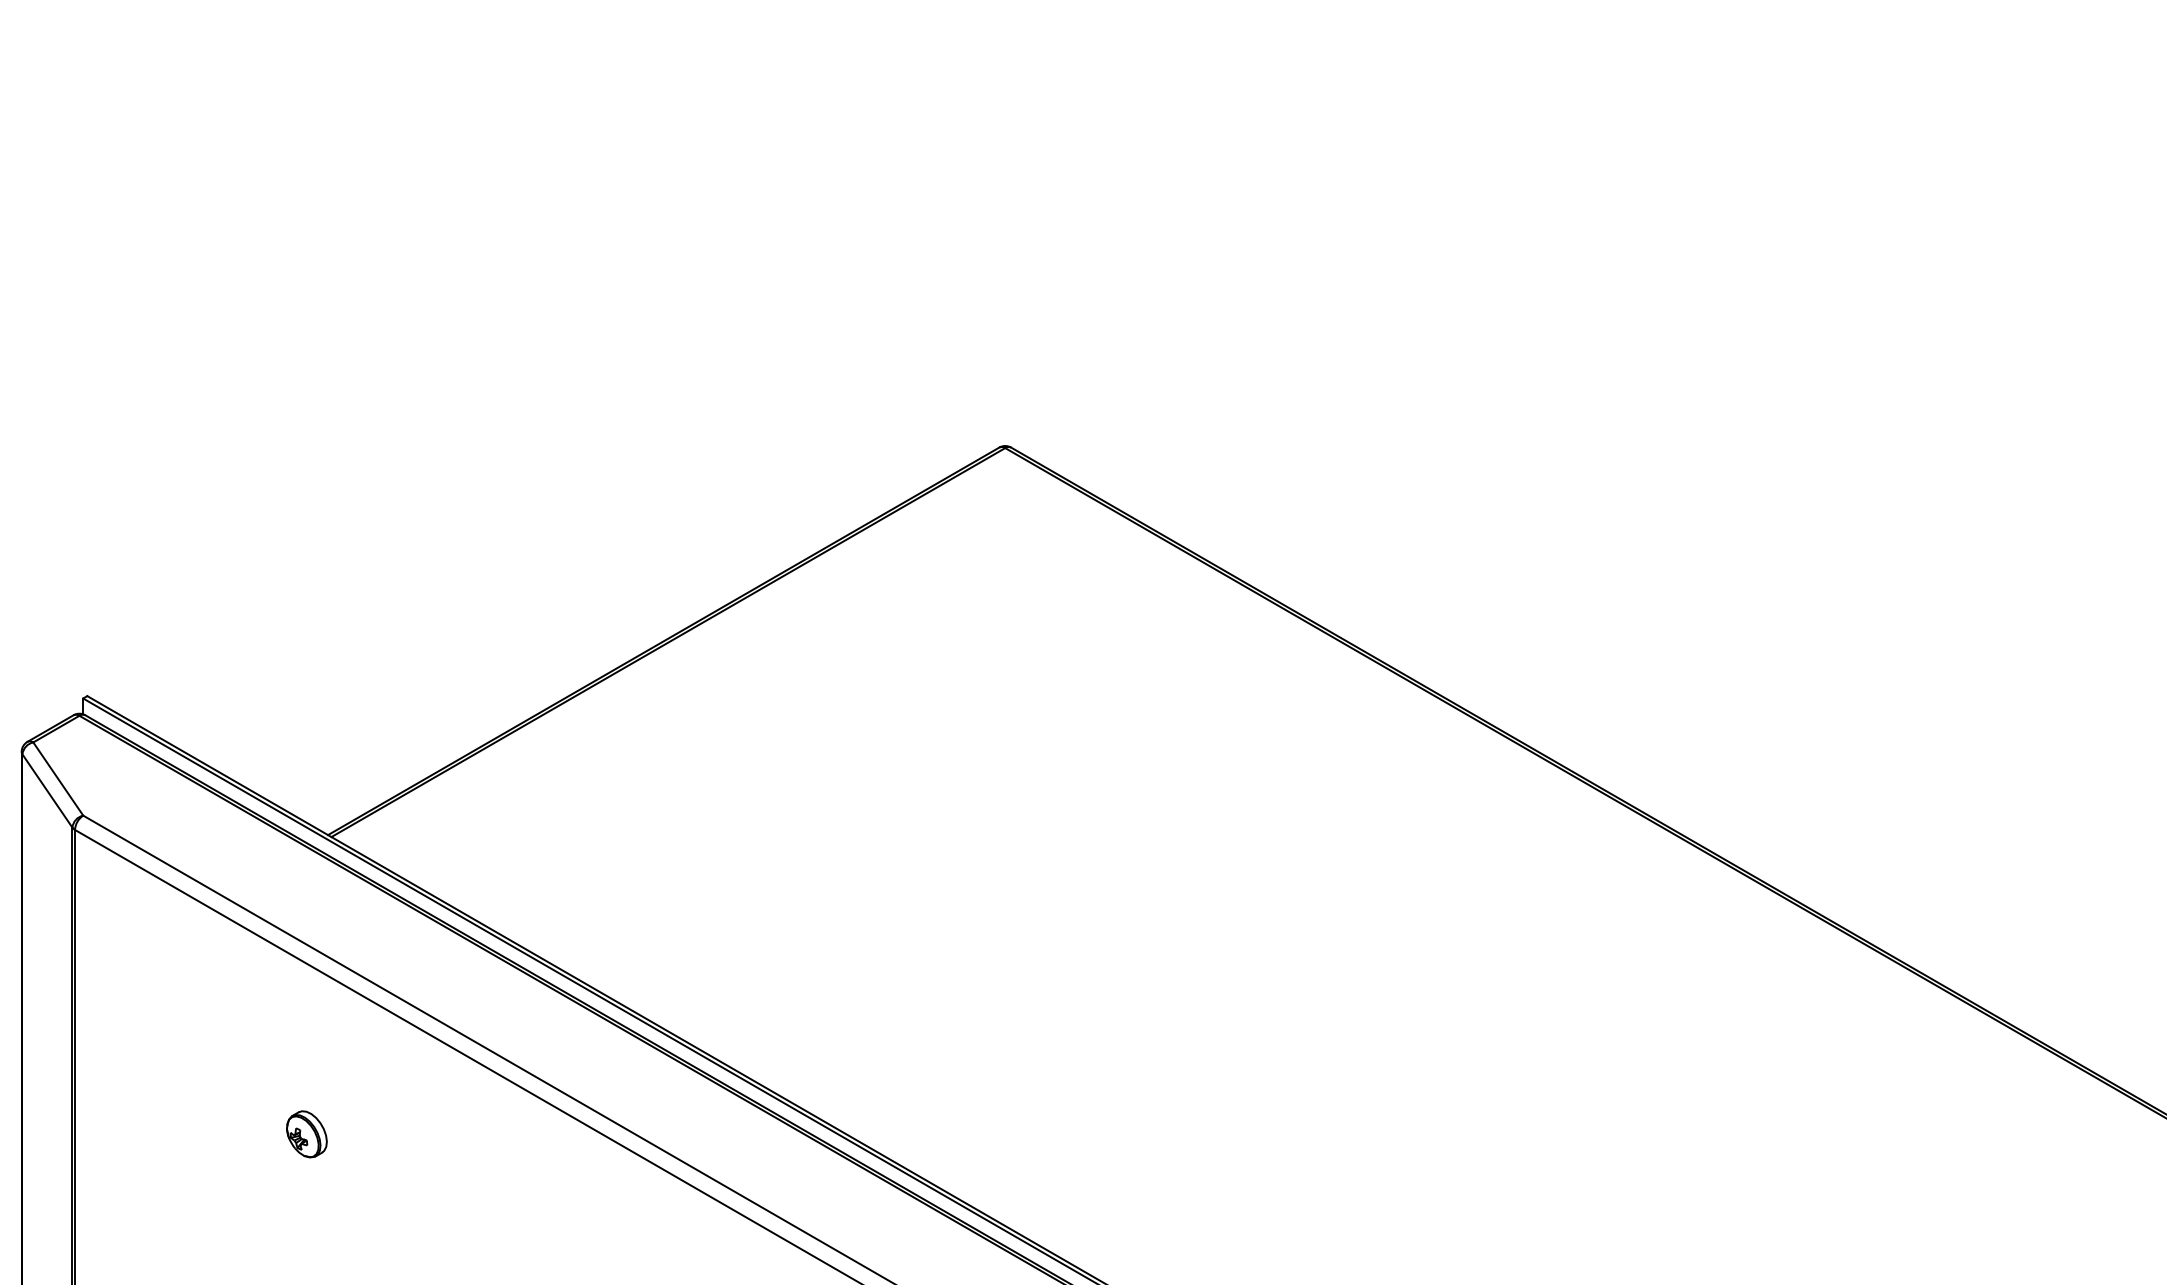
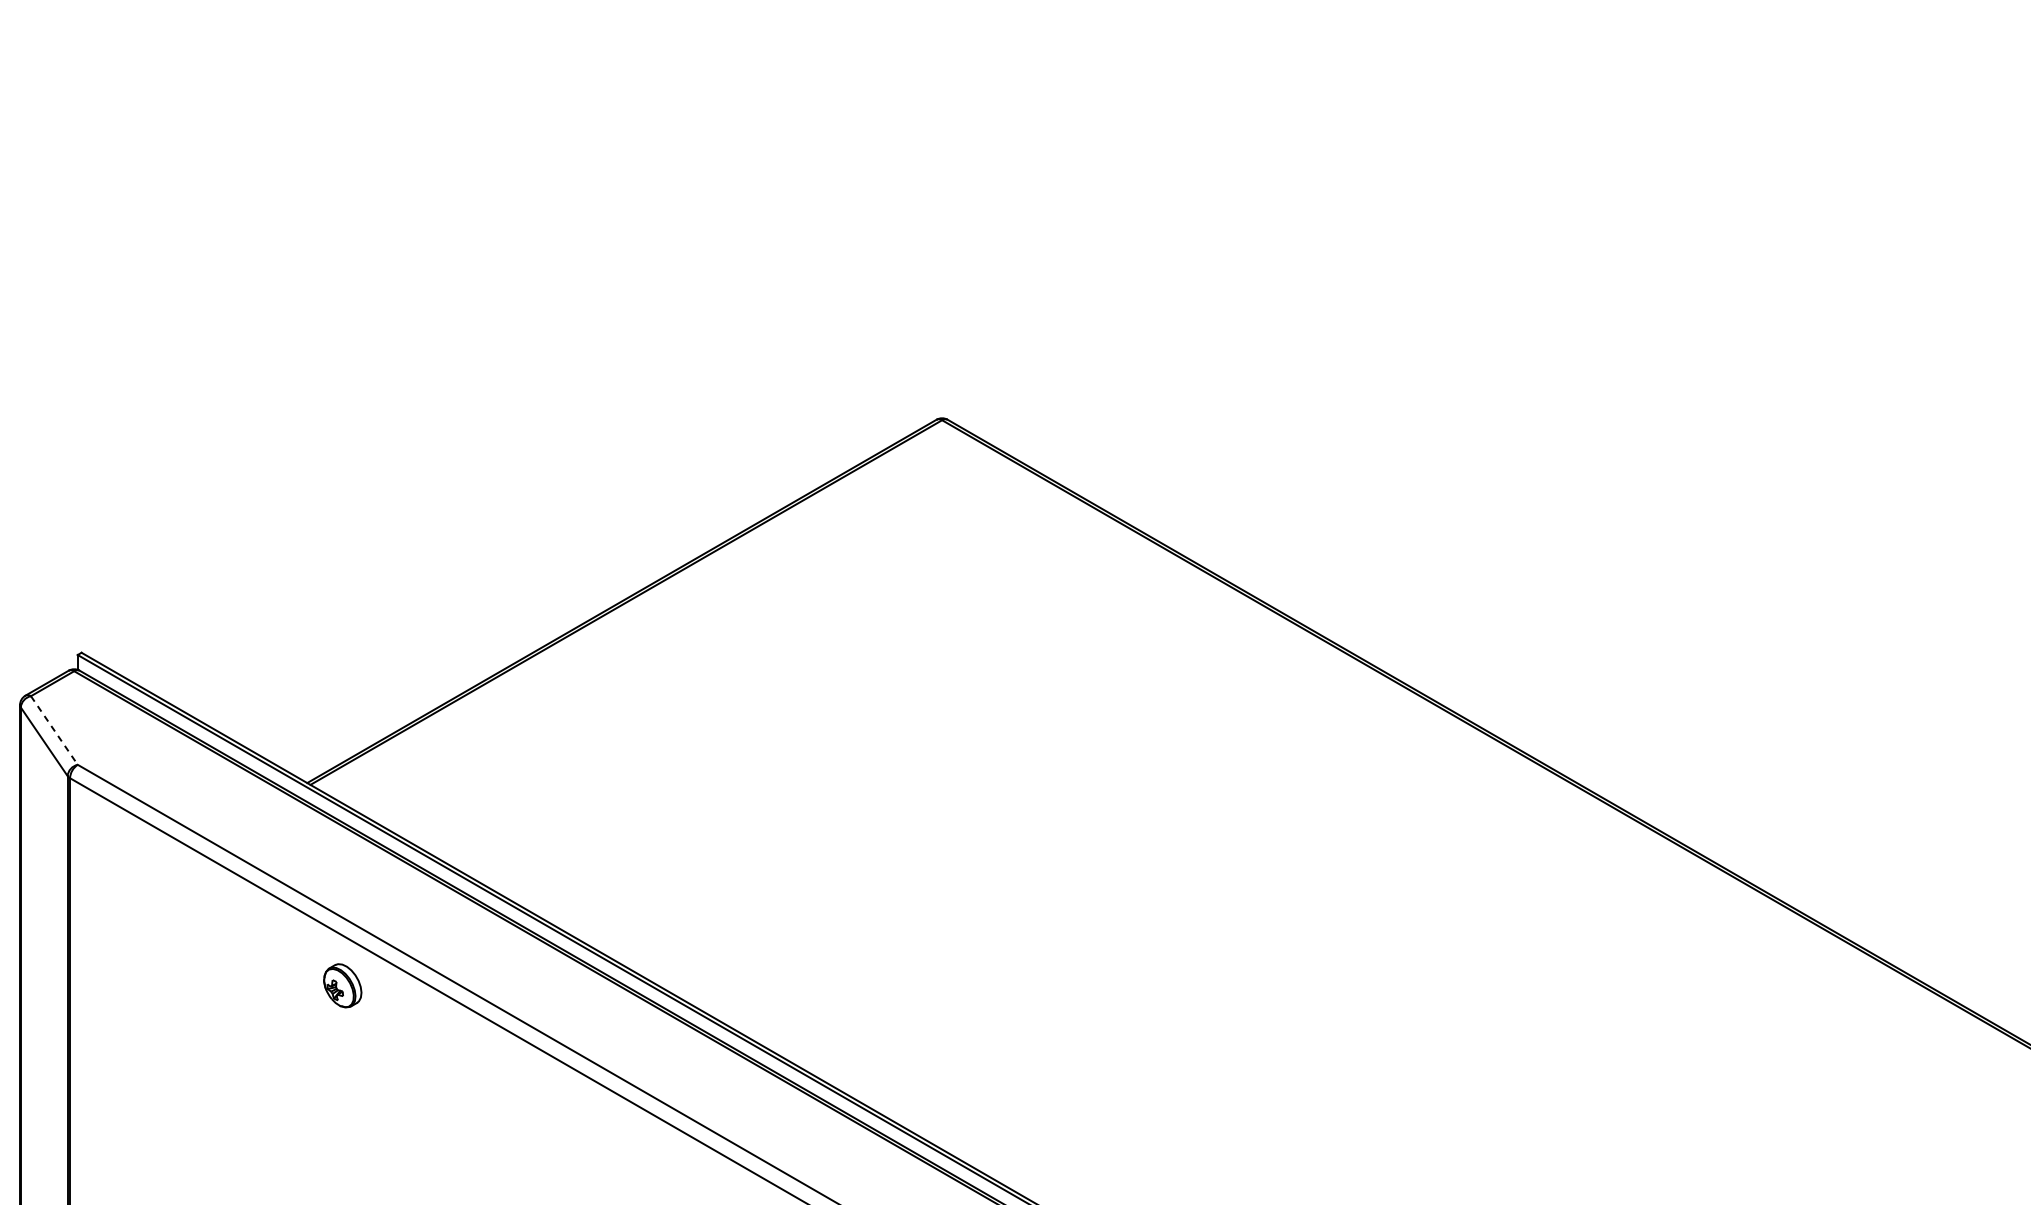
line: (58, 779) -> (54, 730), solid -> dashed
part: (306, 1134) -> (342, 985), moved

